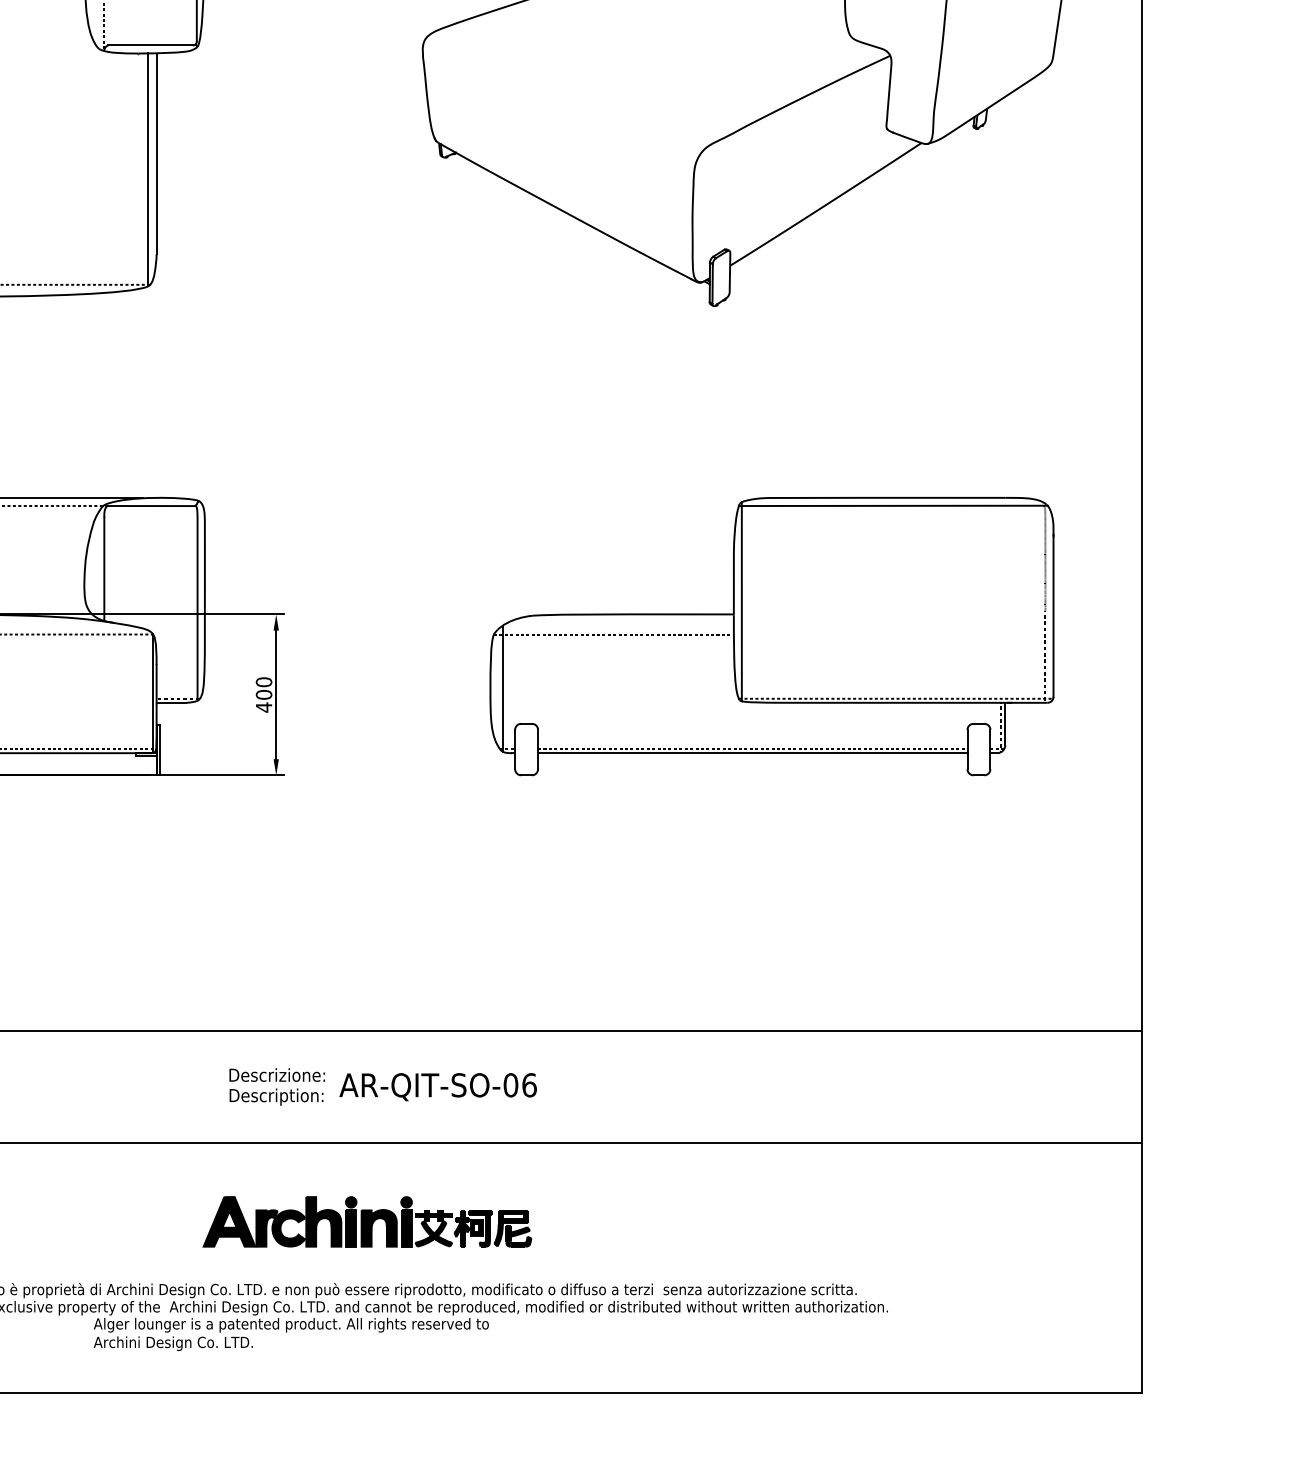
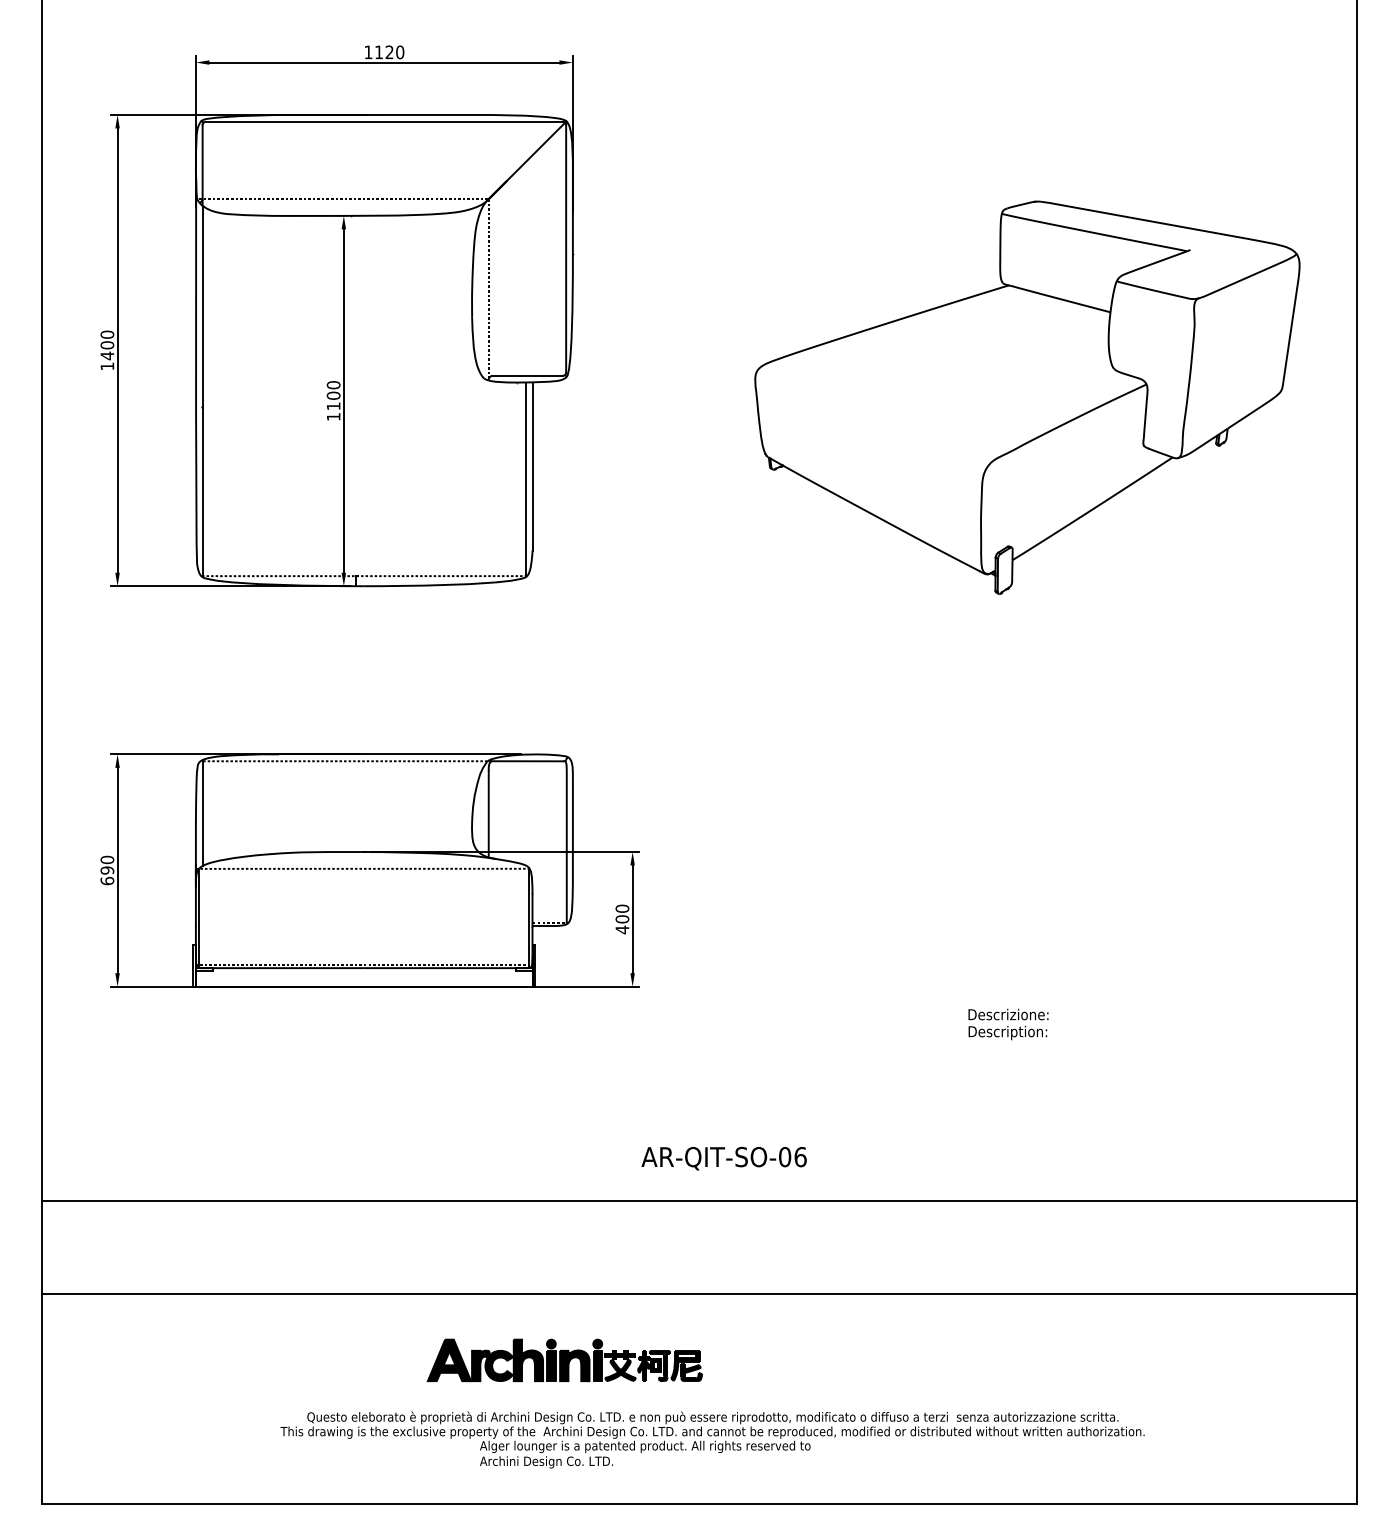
part: (771, 636) -> (1047, 870), removed
text: (277, 1086) -> (1008, 1024), moved
text: (437, 1086) -> (723, 1158), moved
part: (366, 1221) -> (564, 1360), moved

